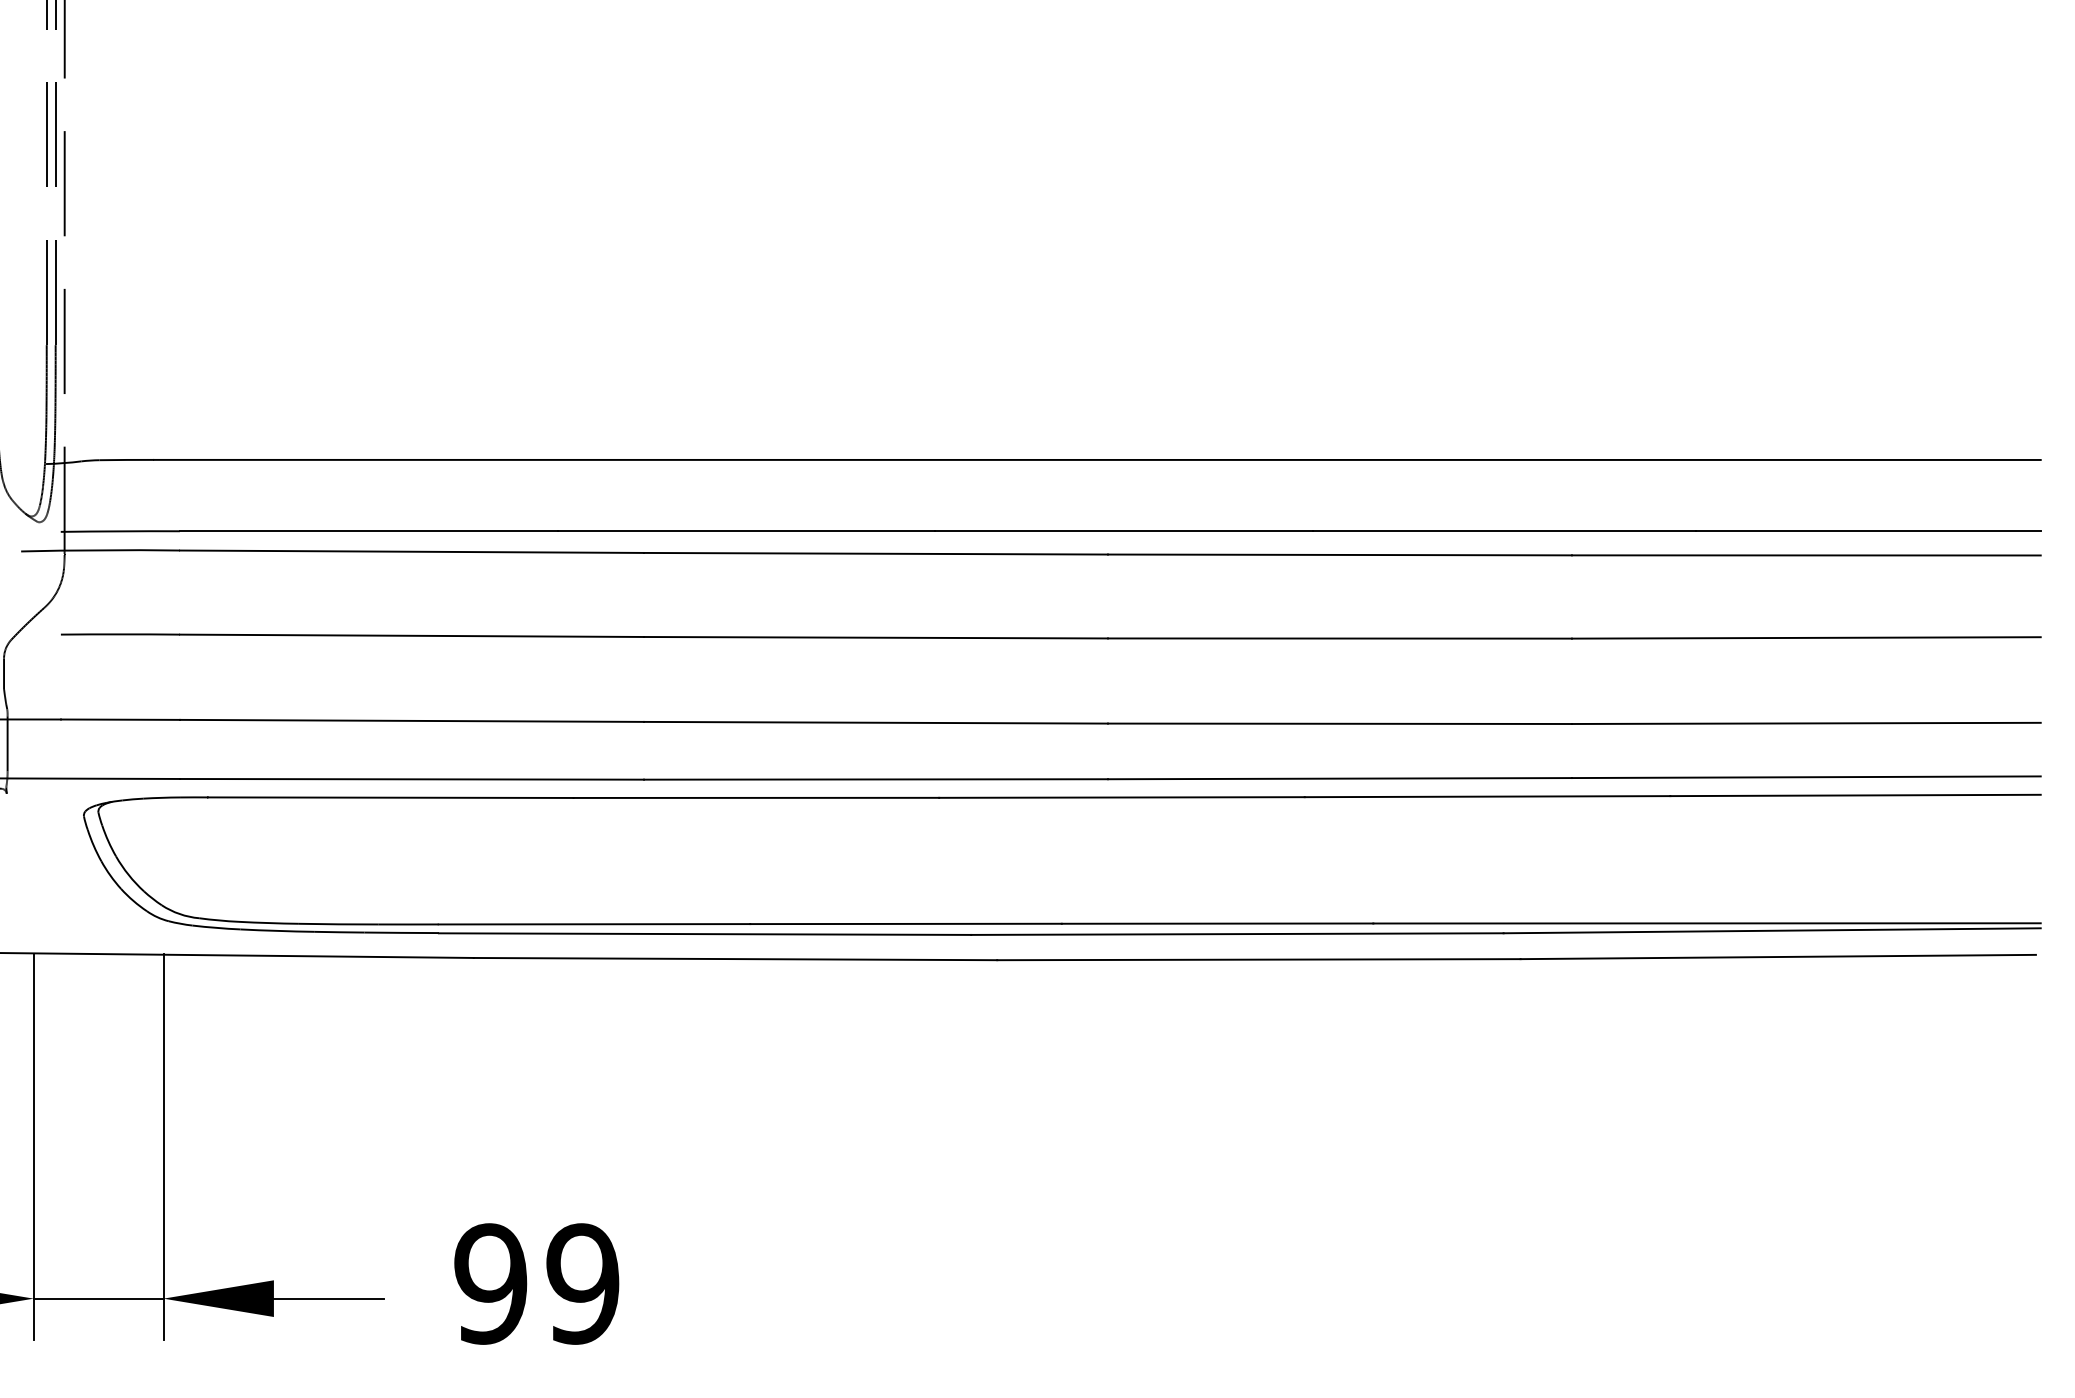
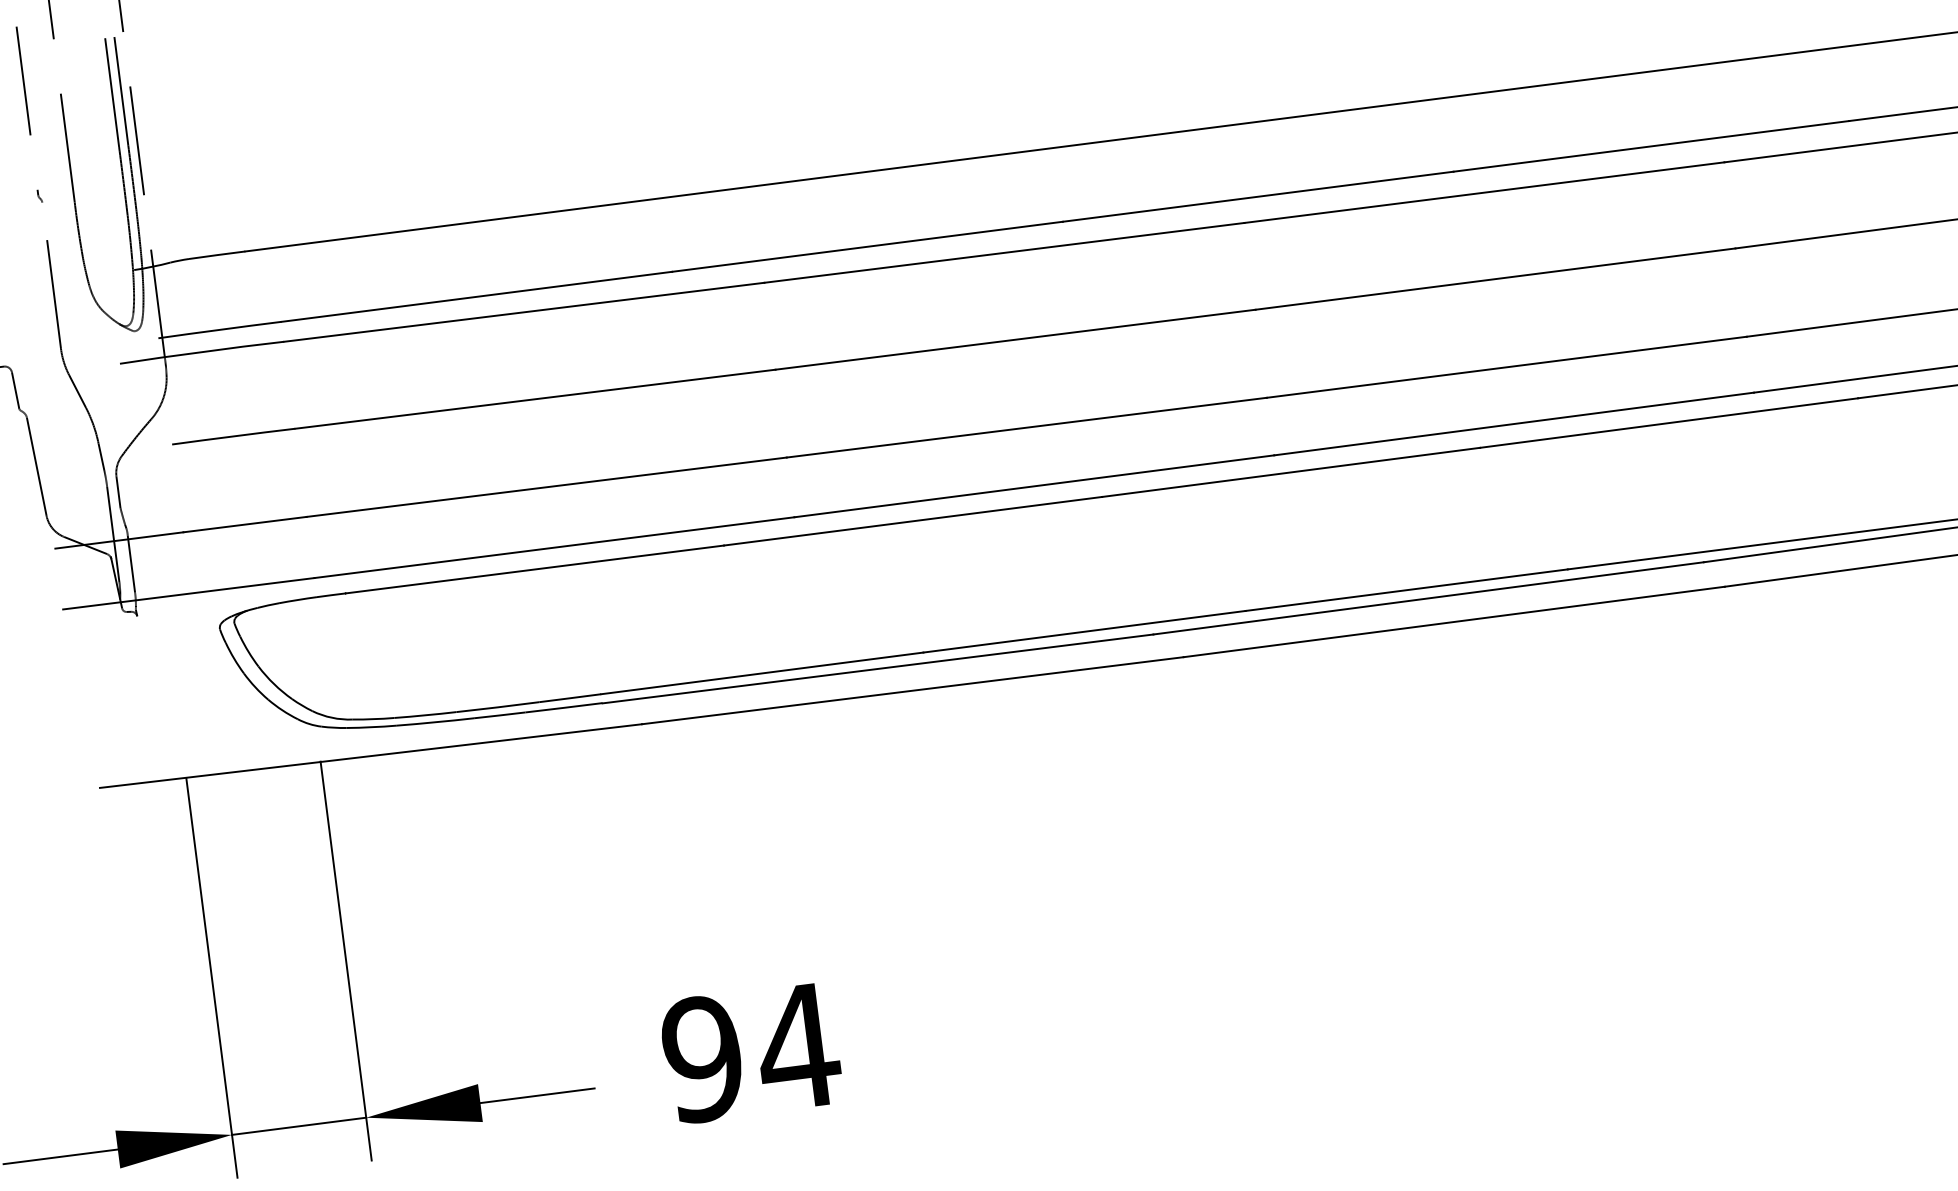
text: (582, 1283) -> (797, 1046), 99 -> 94

